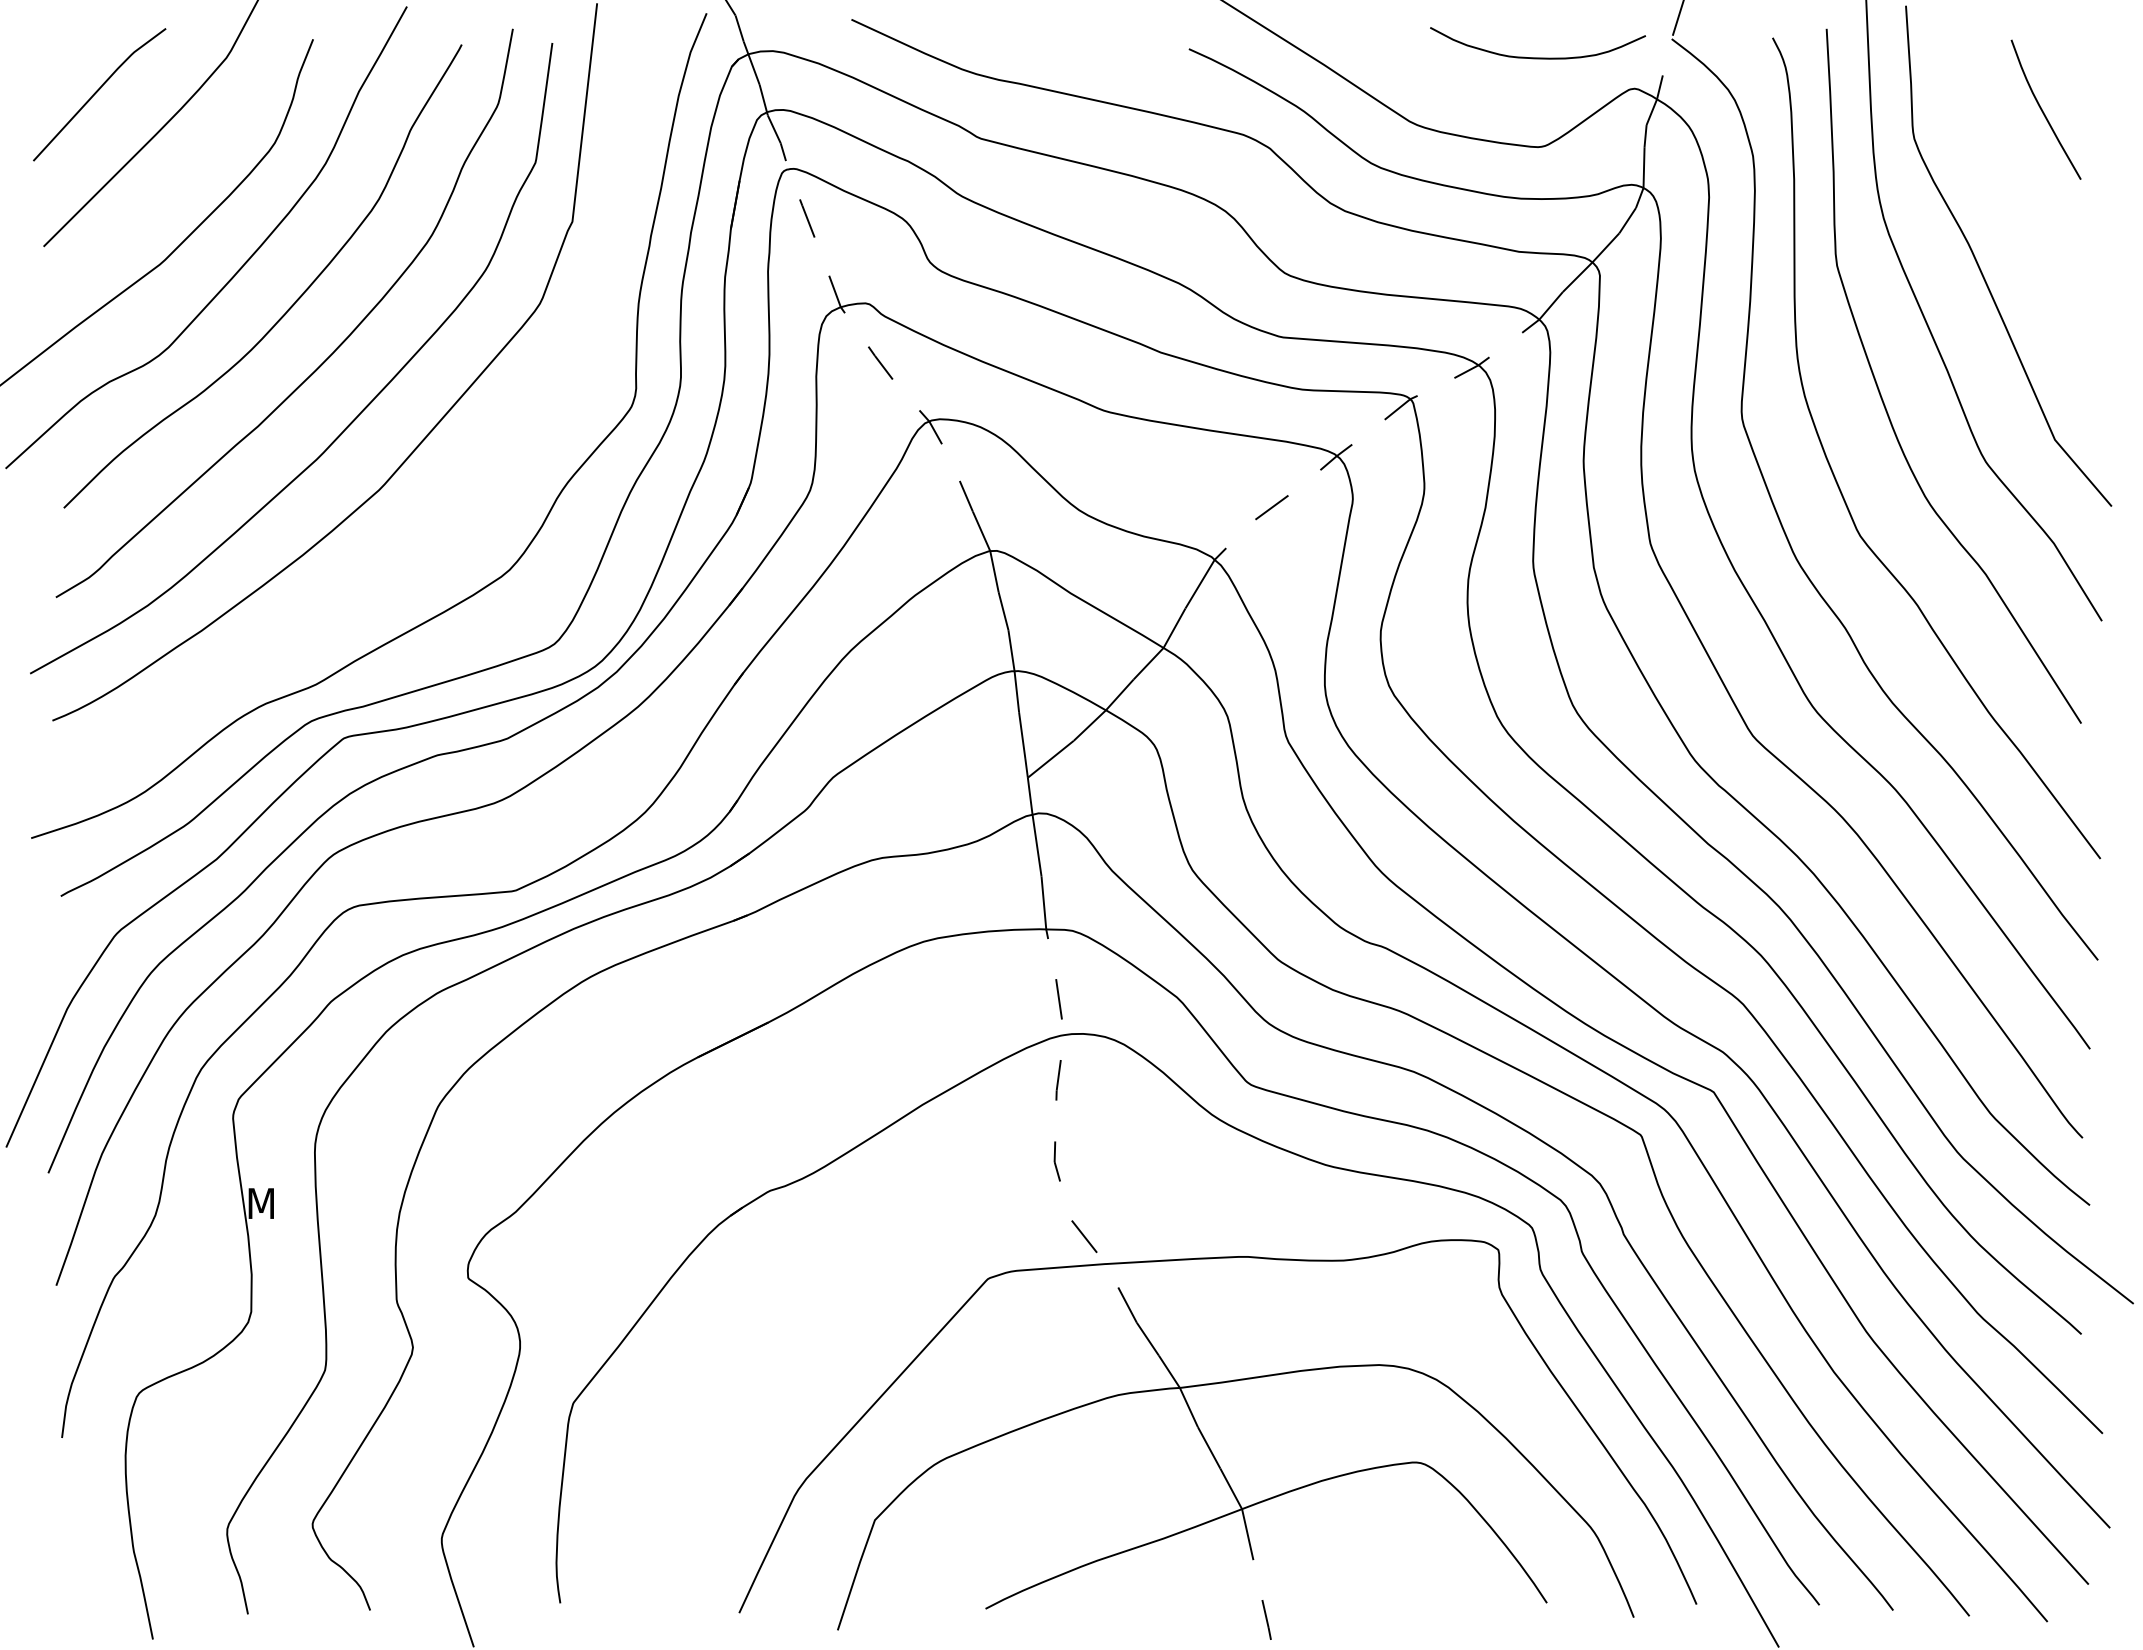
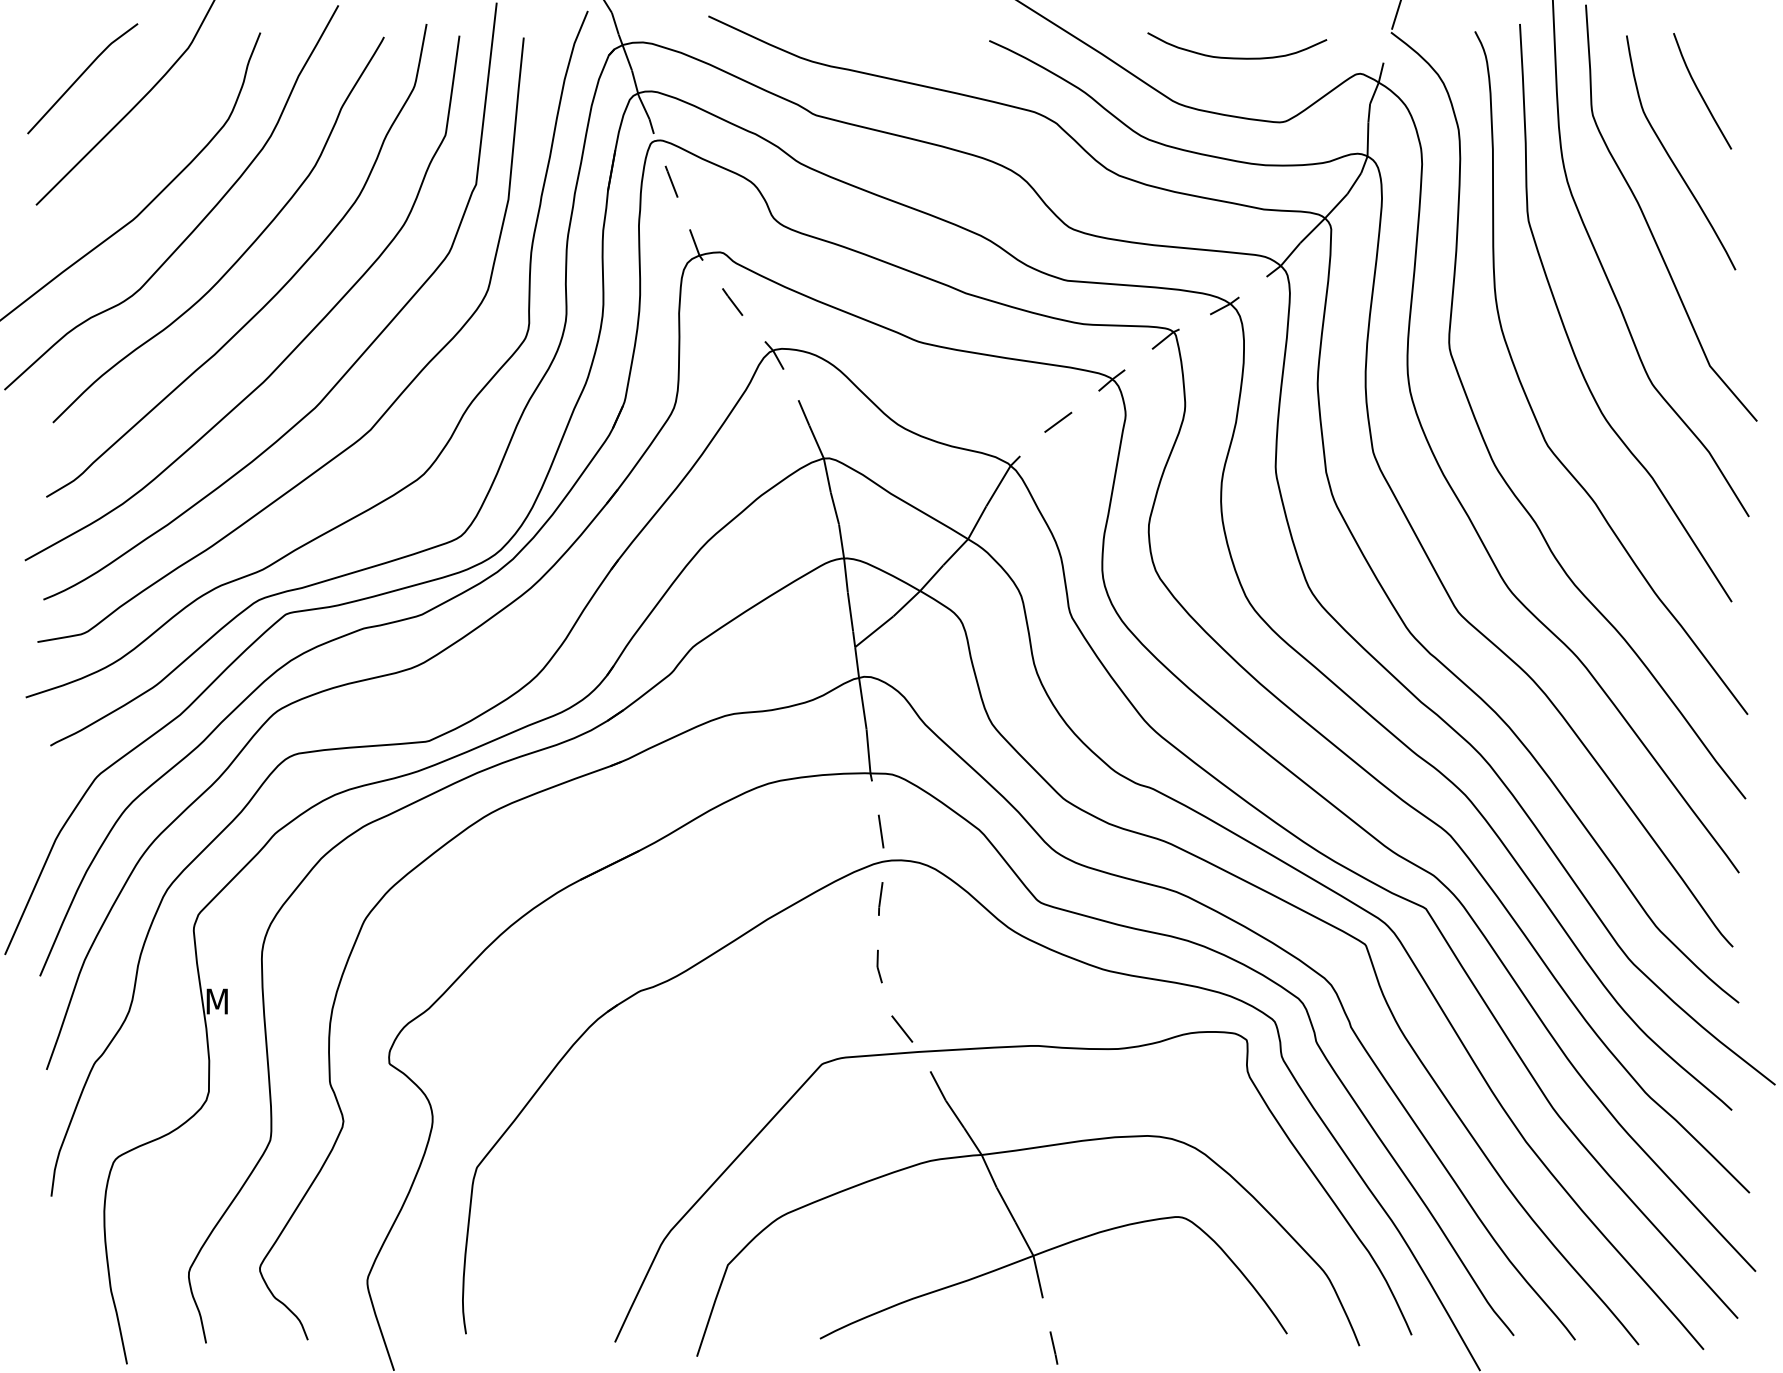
curve: (1537, 57) -> (1236, 57), moved
curve: (2009, 191) -> (1672, 159), added
curve: (453, 505) -> (377, 420), added

